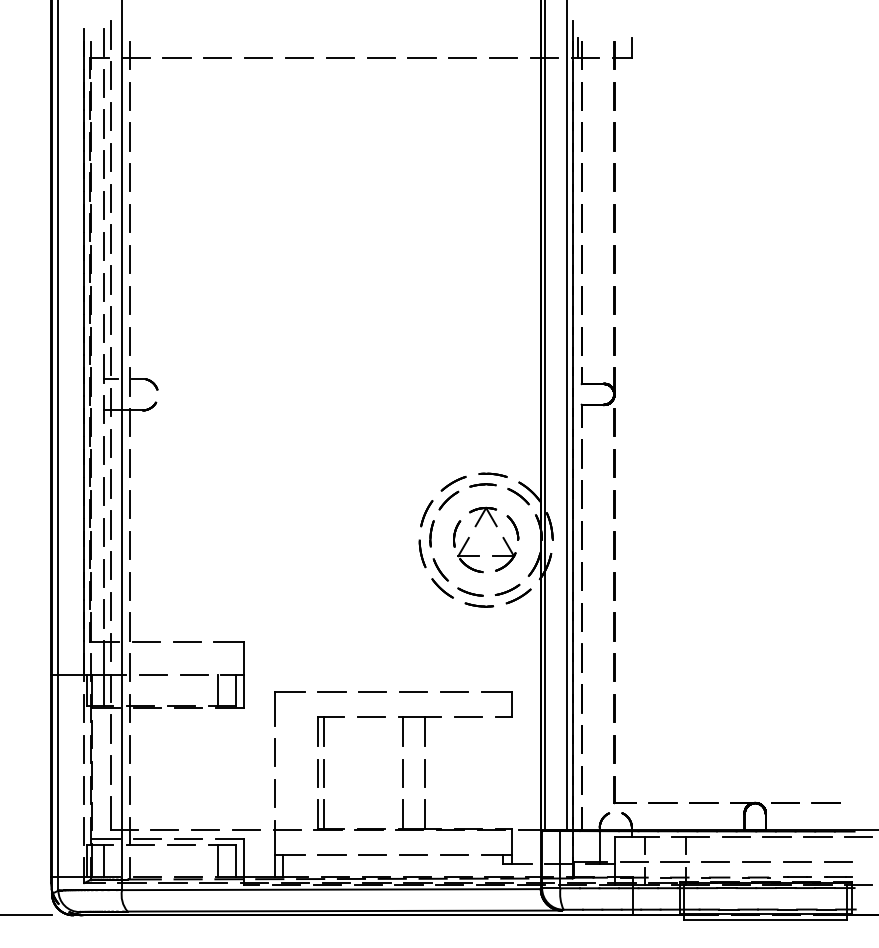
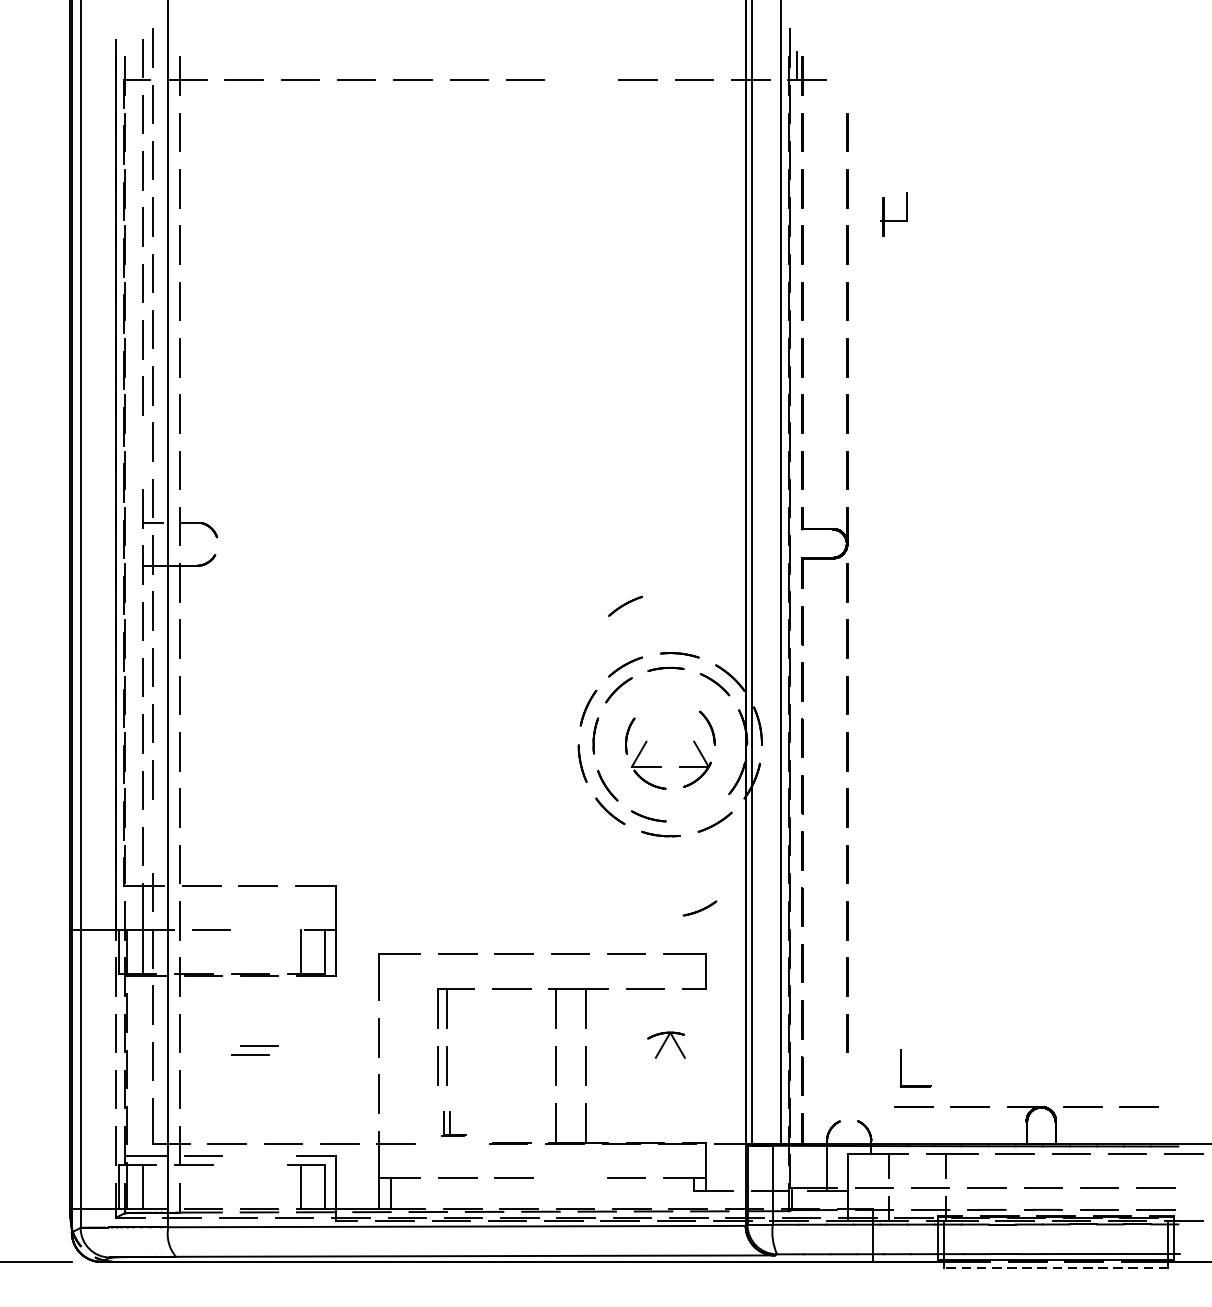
part: (622, 53) -> (894, 214), moved
line: (421, 58) -> (581, 80), removed
line: (103, 327) -> (142, 451), removed
part: (453, 439) -> (625, 605), added
part: (483, 516) -> (666, 1044), moved
part: (507, 589) -> (699, 907), moved
line: (111, 606) -> (153, 836), removed
line: (193, 674) -> (266, 929), removed
part: (615, 790) -> (902, 1069), moved
part: (328, 814) -> (452, 1122), size x0.6
part: (184, 841) -> (254, 1049), moved
line: (413, 854) -> (570, 1178), removed
line: (765, 919) -> (1055, 1267), solid -> dashed

